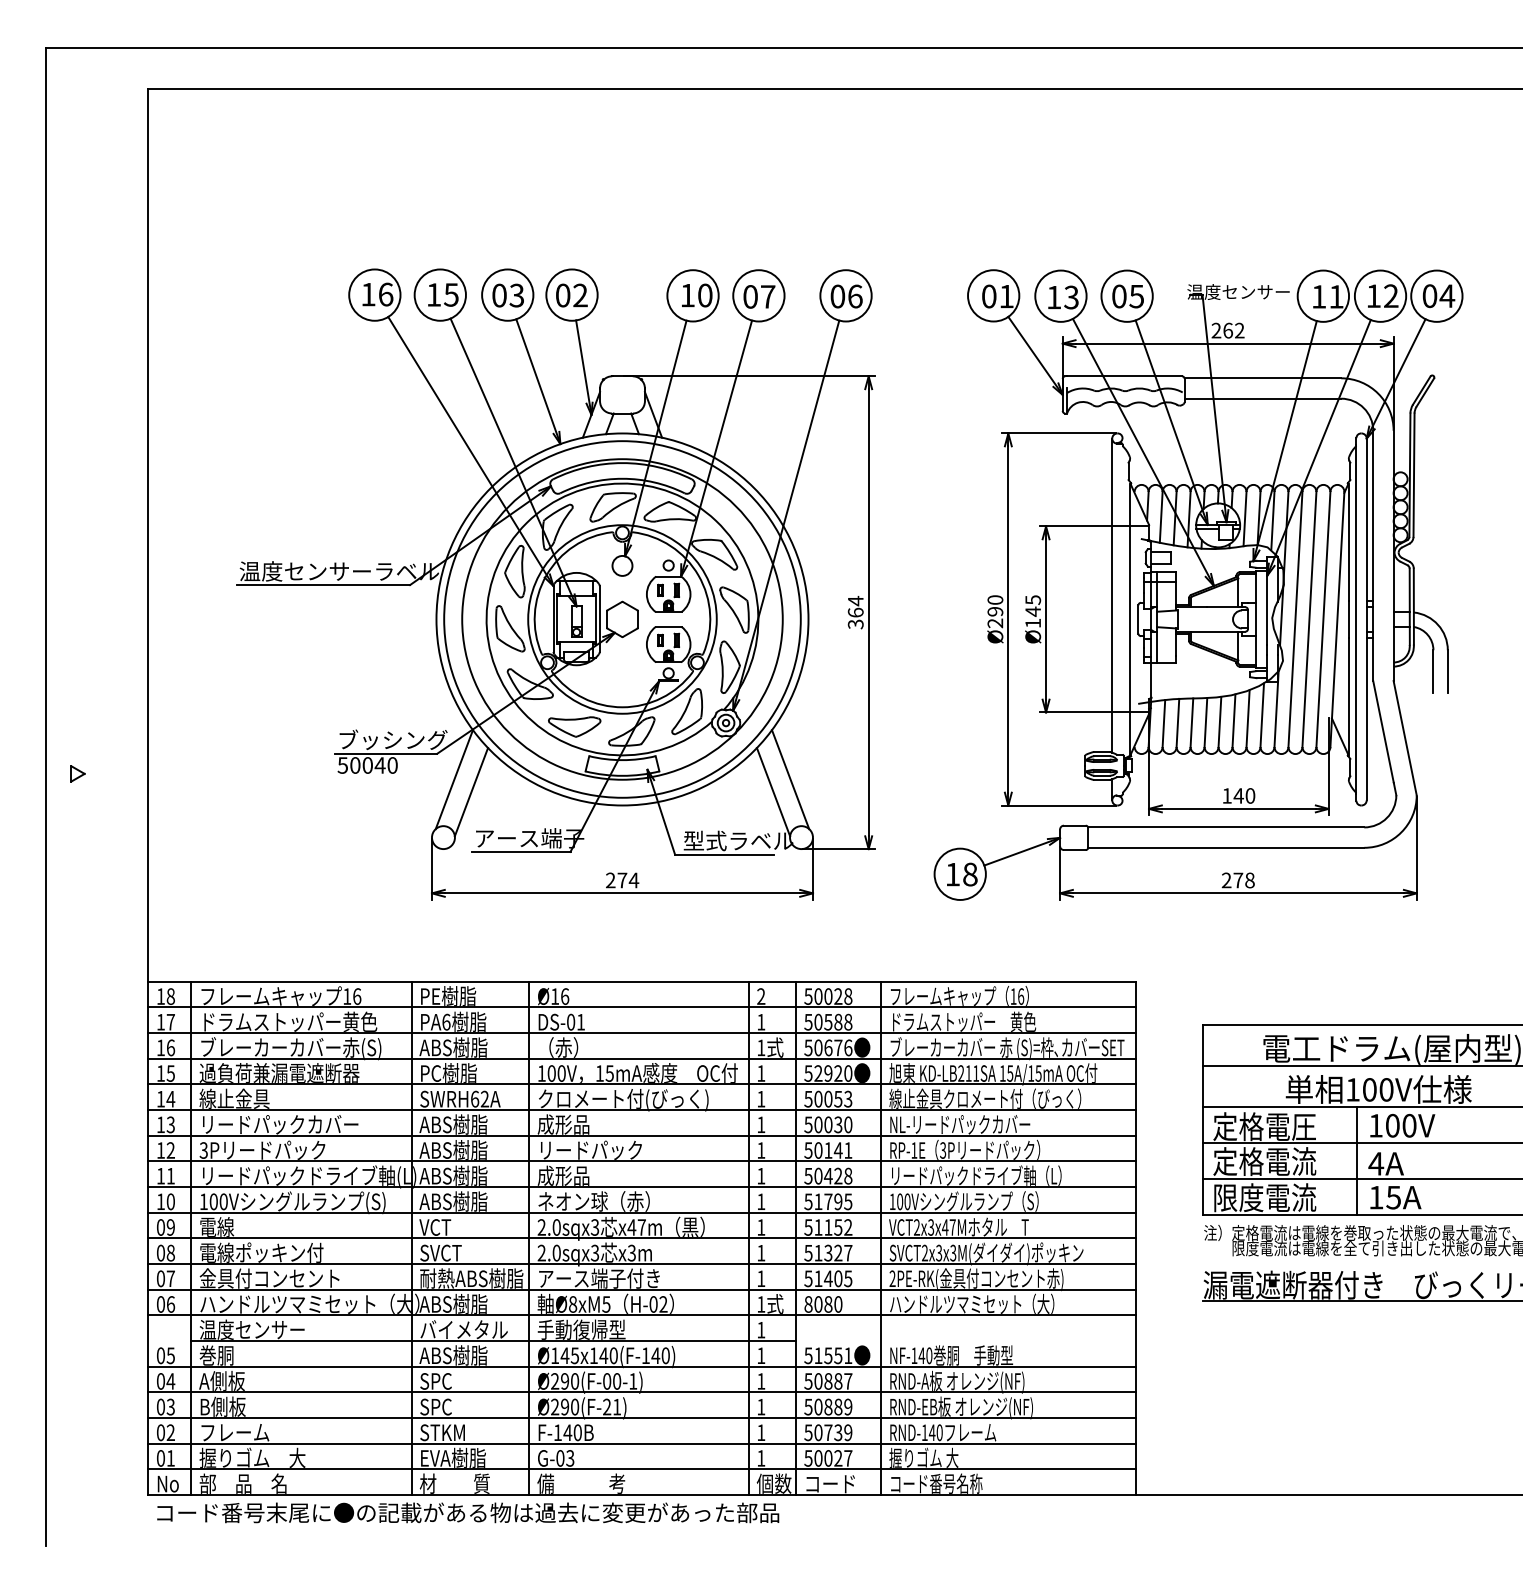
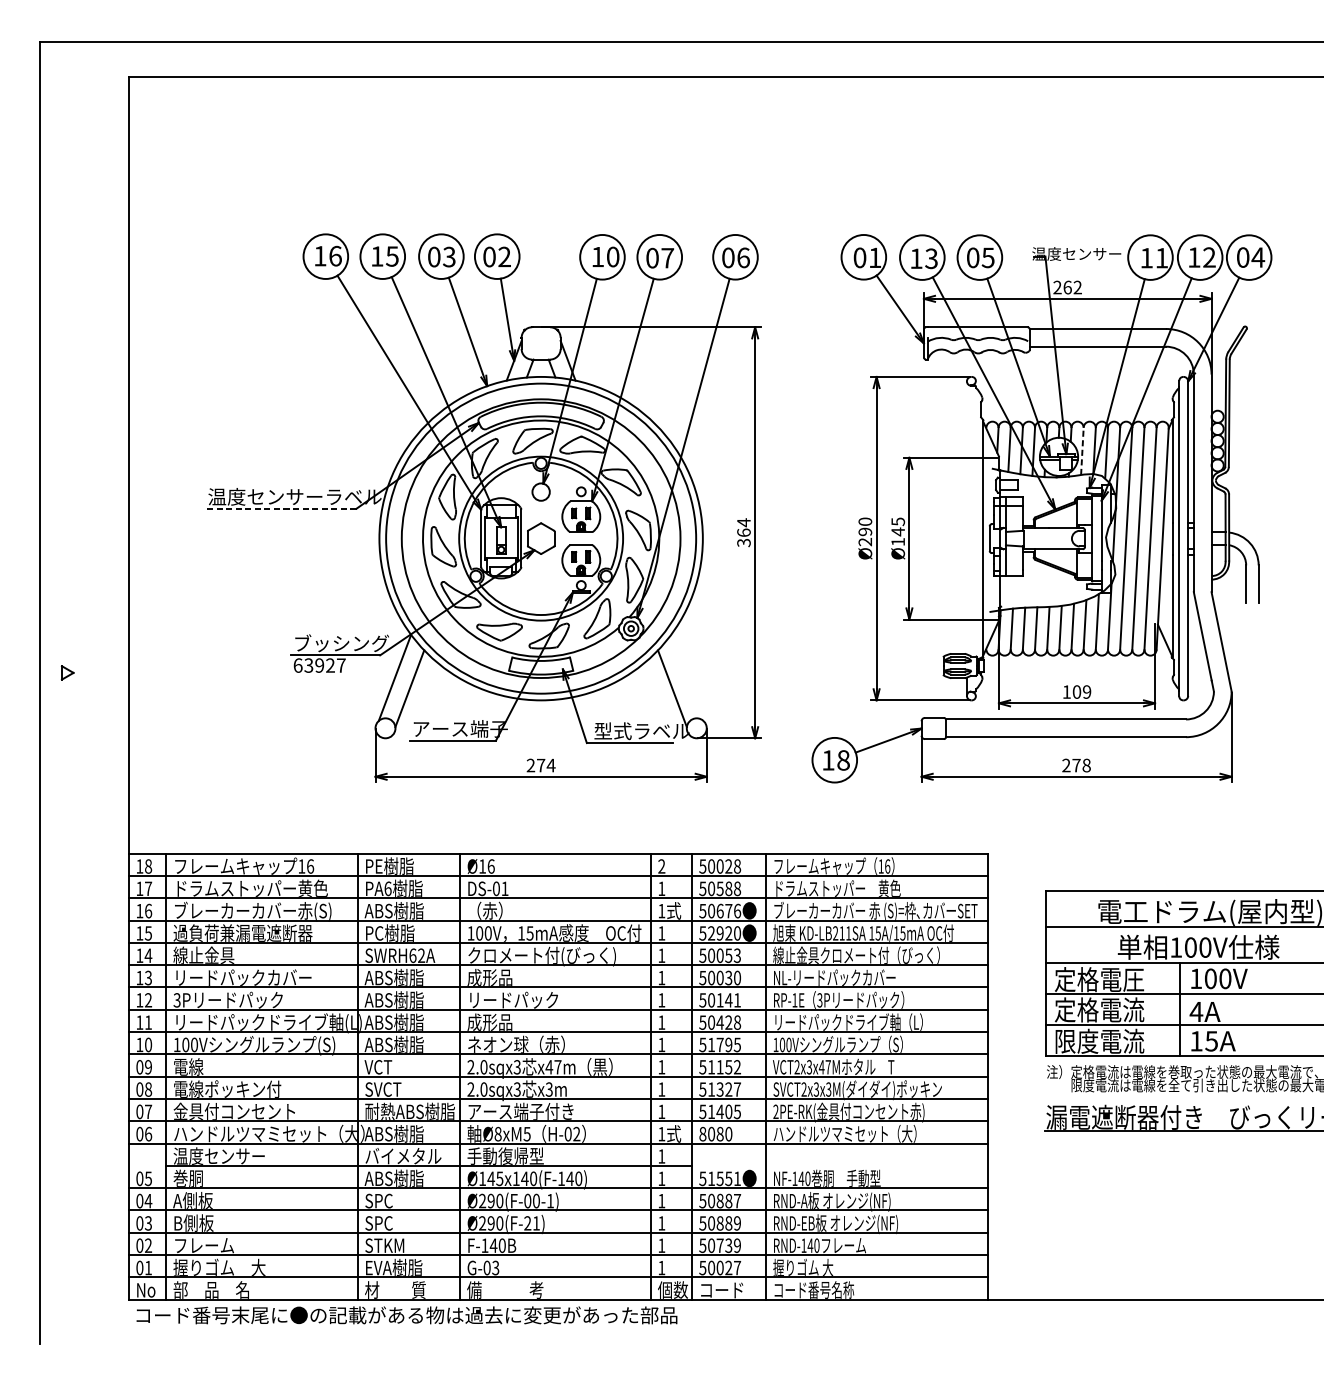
line: (1245, 518) -> (1082, 450), solid -> dashed
line: (323, 585) -> (281, 509), solid -> dashed
line: (1112, 595) -> (967, 517), removed
text: (367, 765) -> (319, 665), 50040 -> 63927
line: (790, 779) -> (687, 677), removed
text: (1244, 795) -> (1081, 691), 140 -> 109

